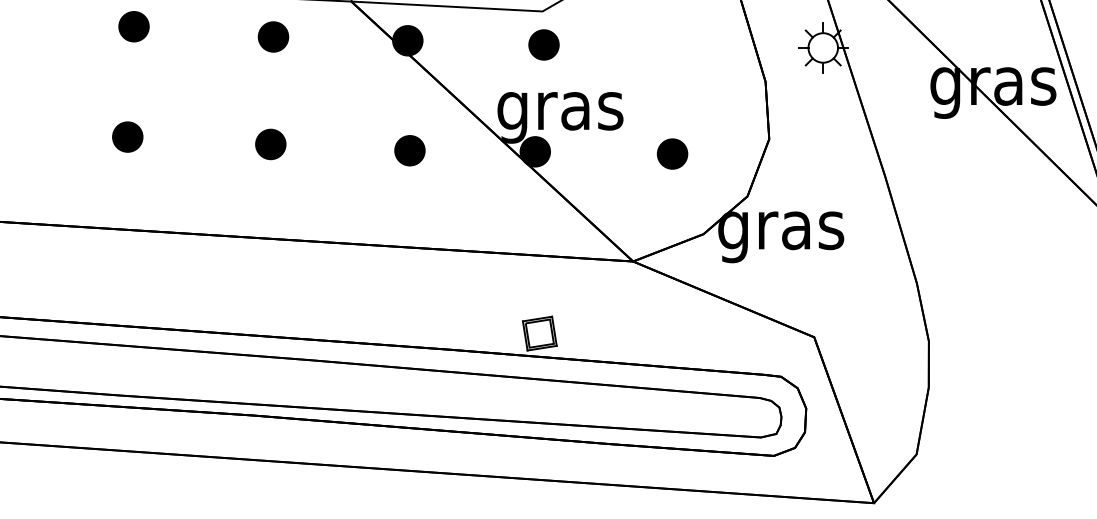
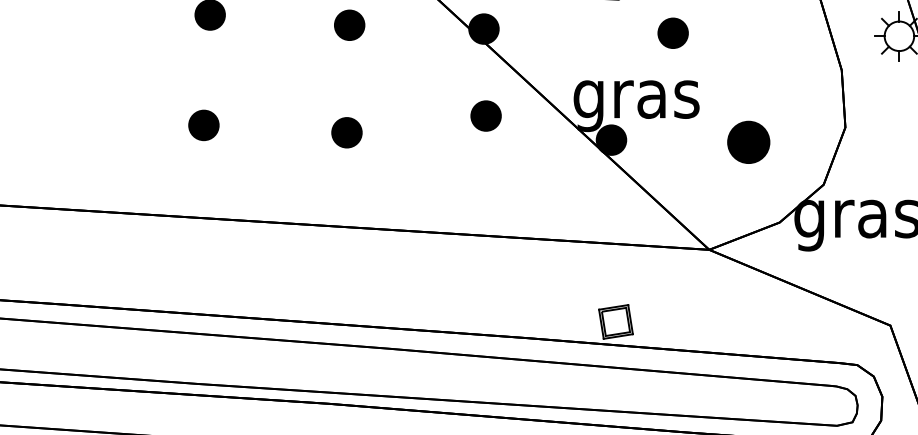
part: (543, 44) -> (672, 32), moved
part: (409, 150) -> (485, 115), moved
part: (672, 153) -> (748, 141), size x1.4

